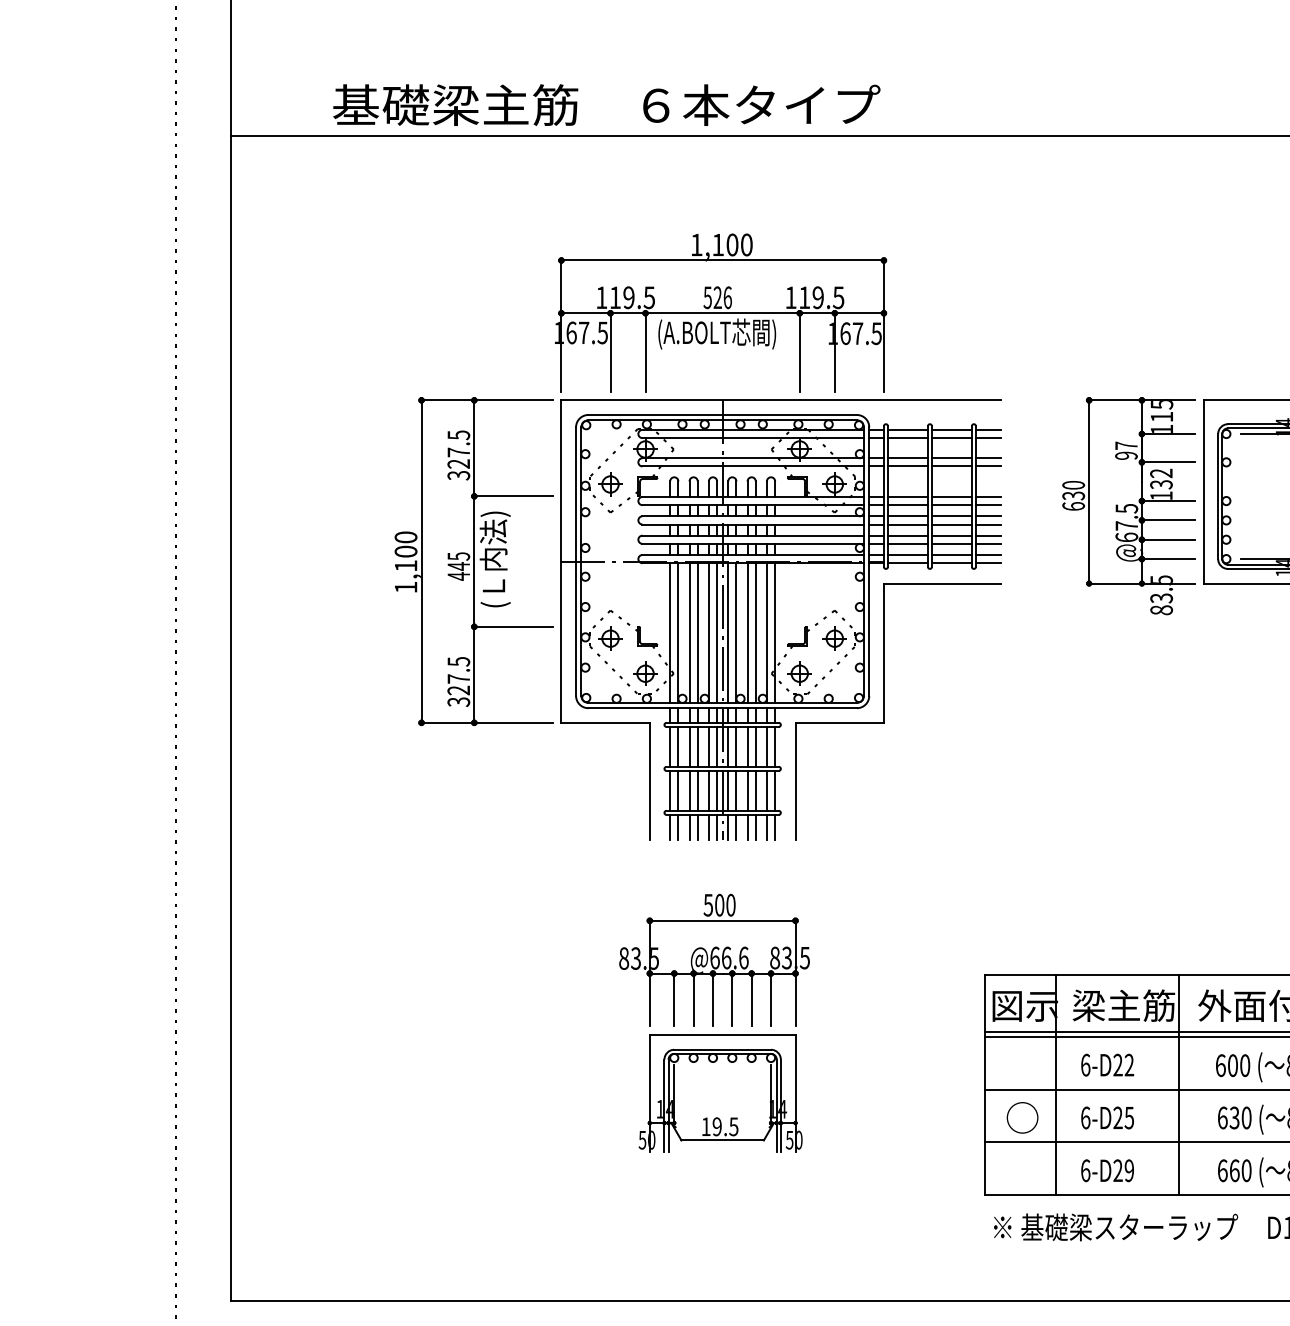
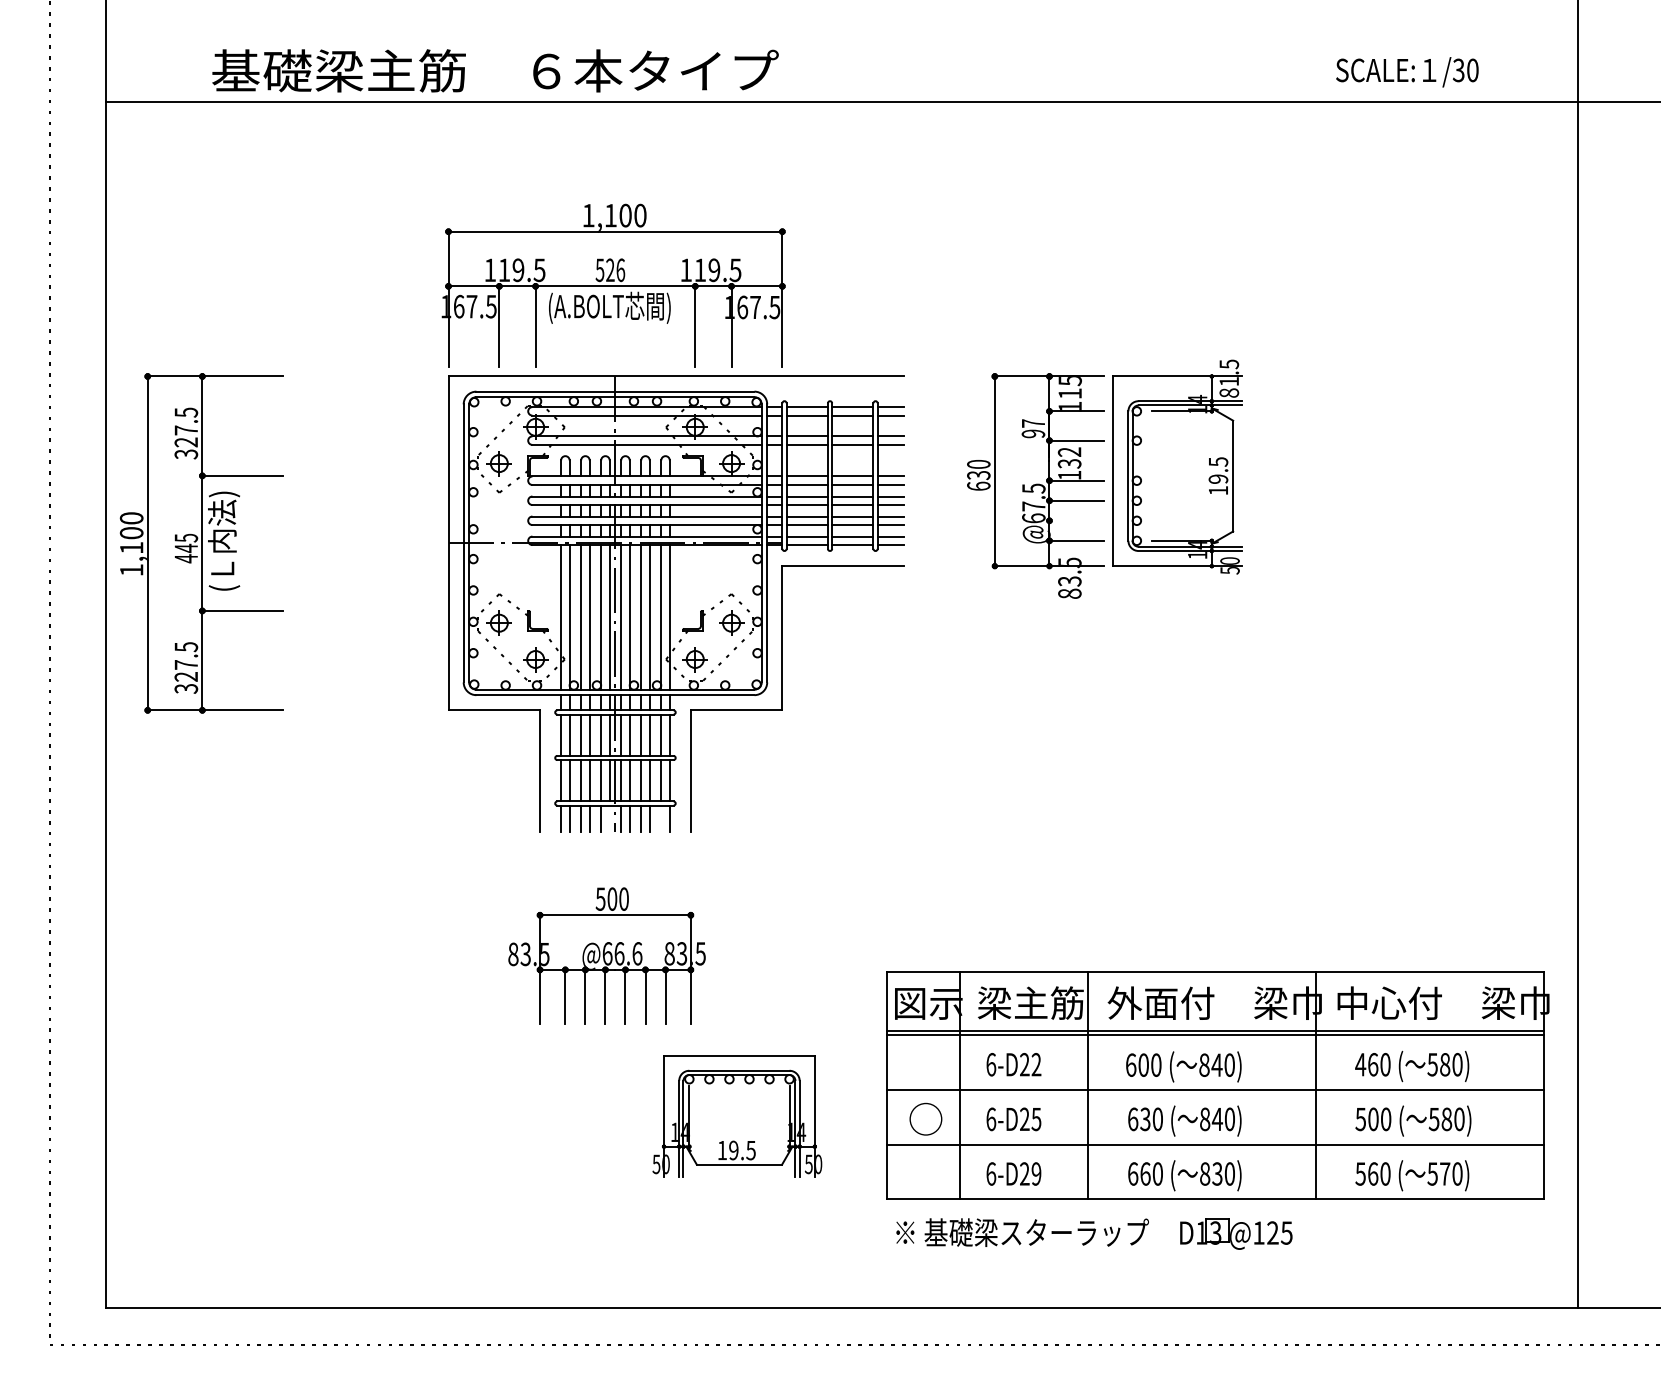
line: (1168, 539) -> (1076, 520), removed
part: (473, 561) -> (201, 543), moved
line: (716, 827) -> (609, 818), removed
line: (767, 827) -> (661, 818), removed
part: (720, 1093) -> (737, 1116), moved

